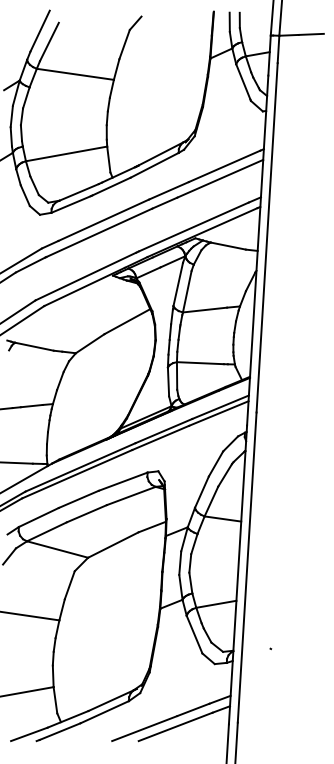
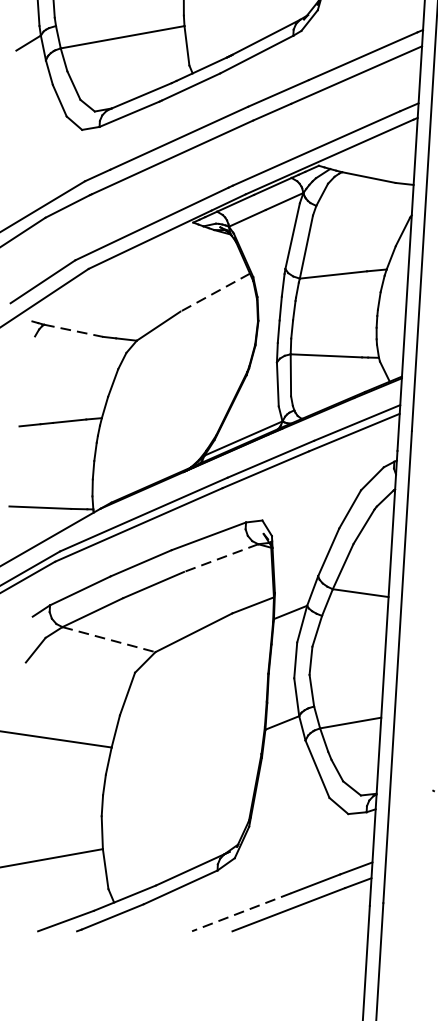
line: (126, 321) -> (213, 292), solid -> dashed
line: (34, 346) -> (73, 330), solid -> dashed
line: (130, 496) -> (219, 558), solid -> dashed
line: (57, 549) -> (108, 639), solid -> dashed
line: (144, 728) -> (241, 912), solid -> dashed

